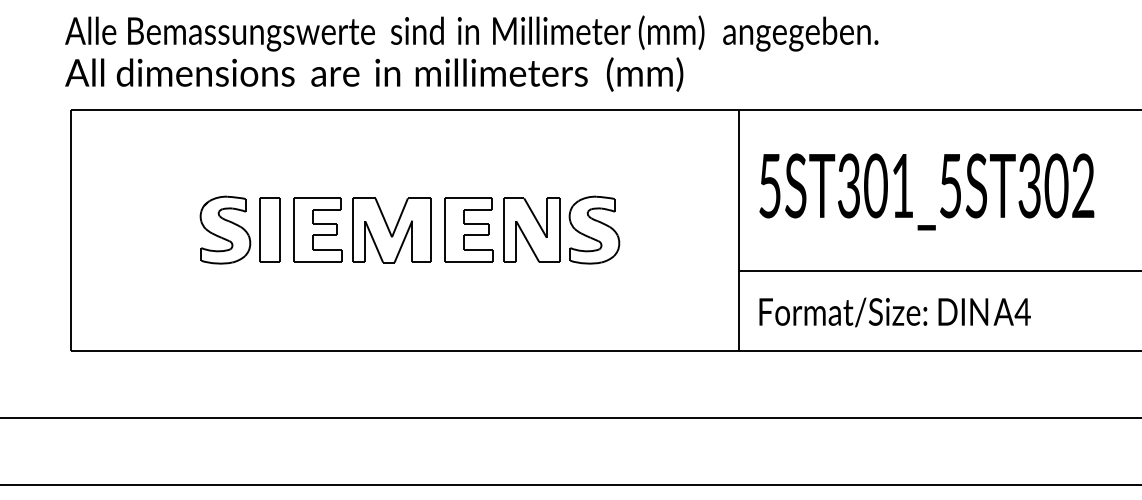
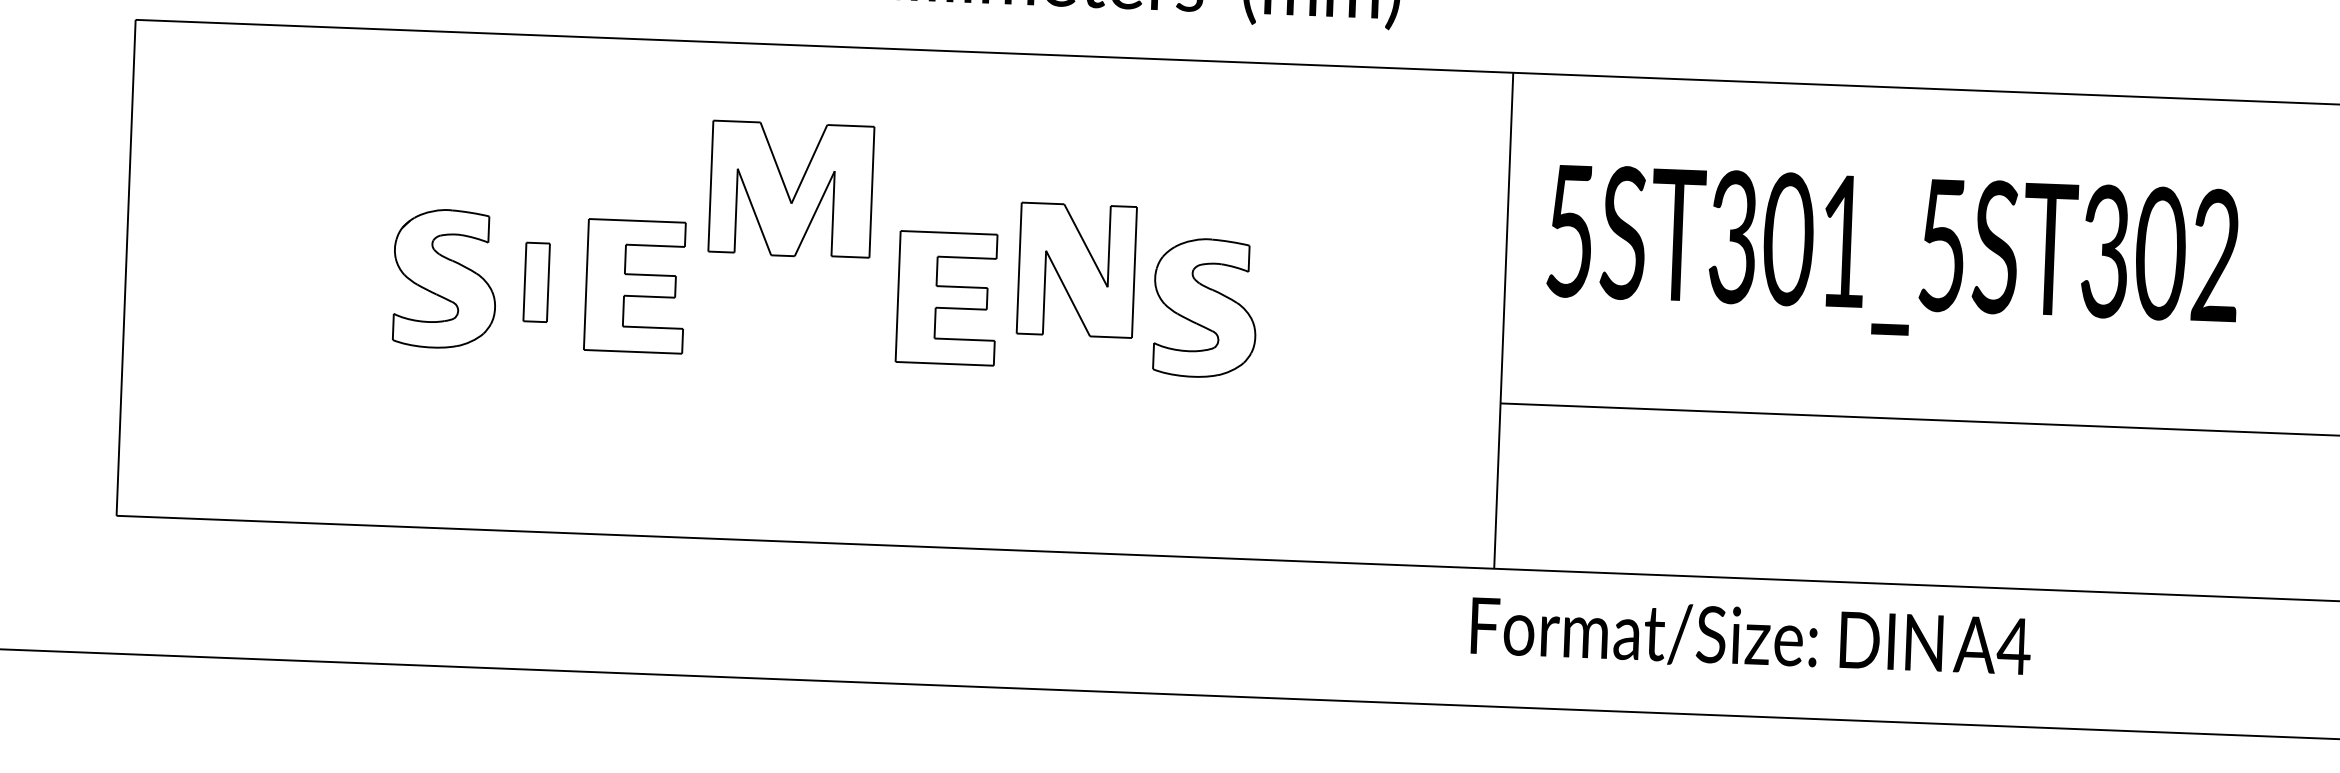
part: (269, 229) -> (535, 281), size x0.6
part: (531, 229) -> (1076, 268), moved
part: (391, 230) -> (790, 189), moved
text: (894, 312) -> (1749, 637), moved

